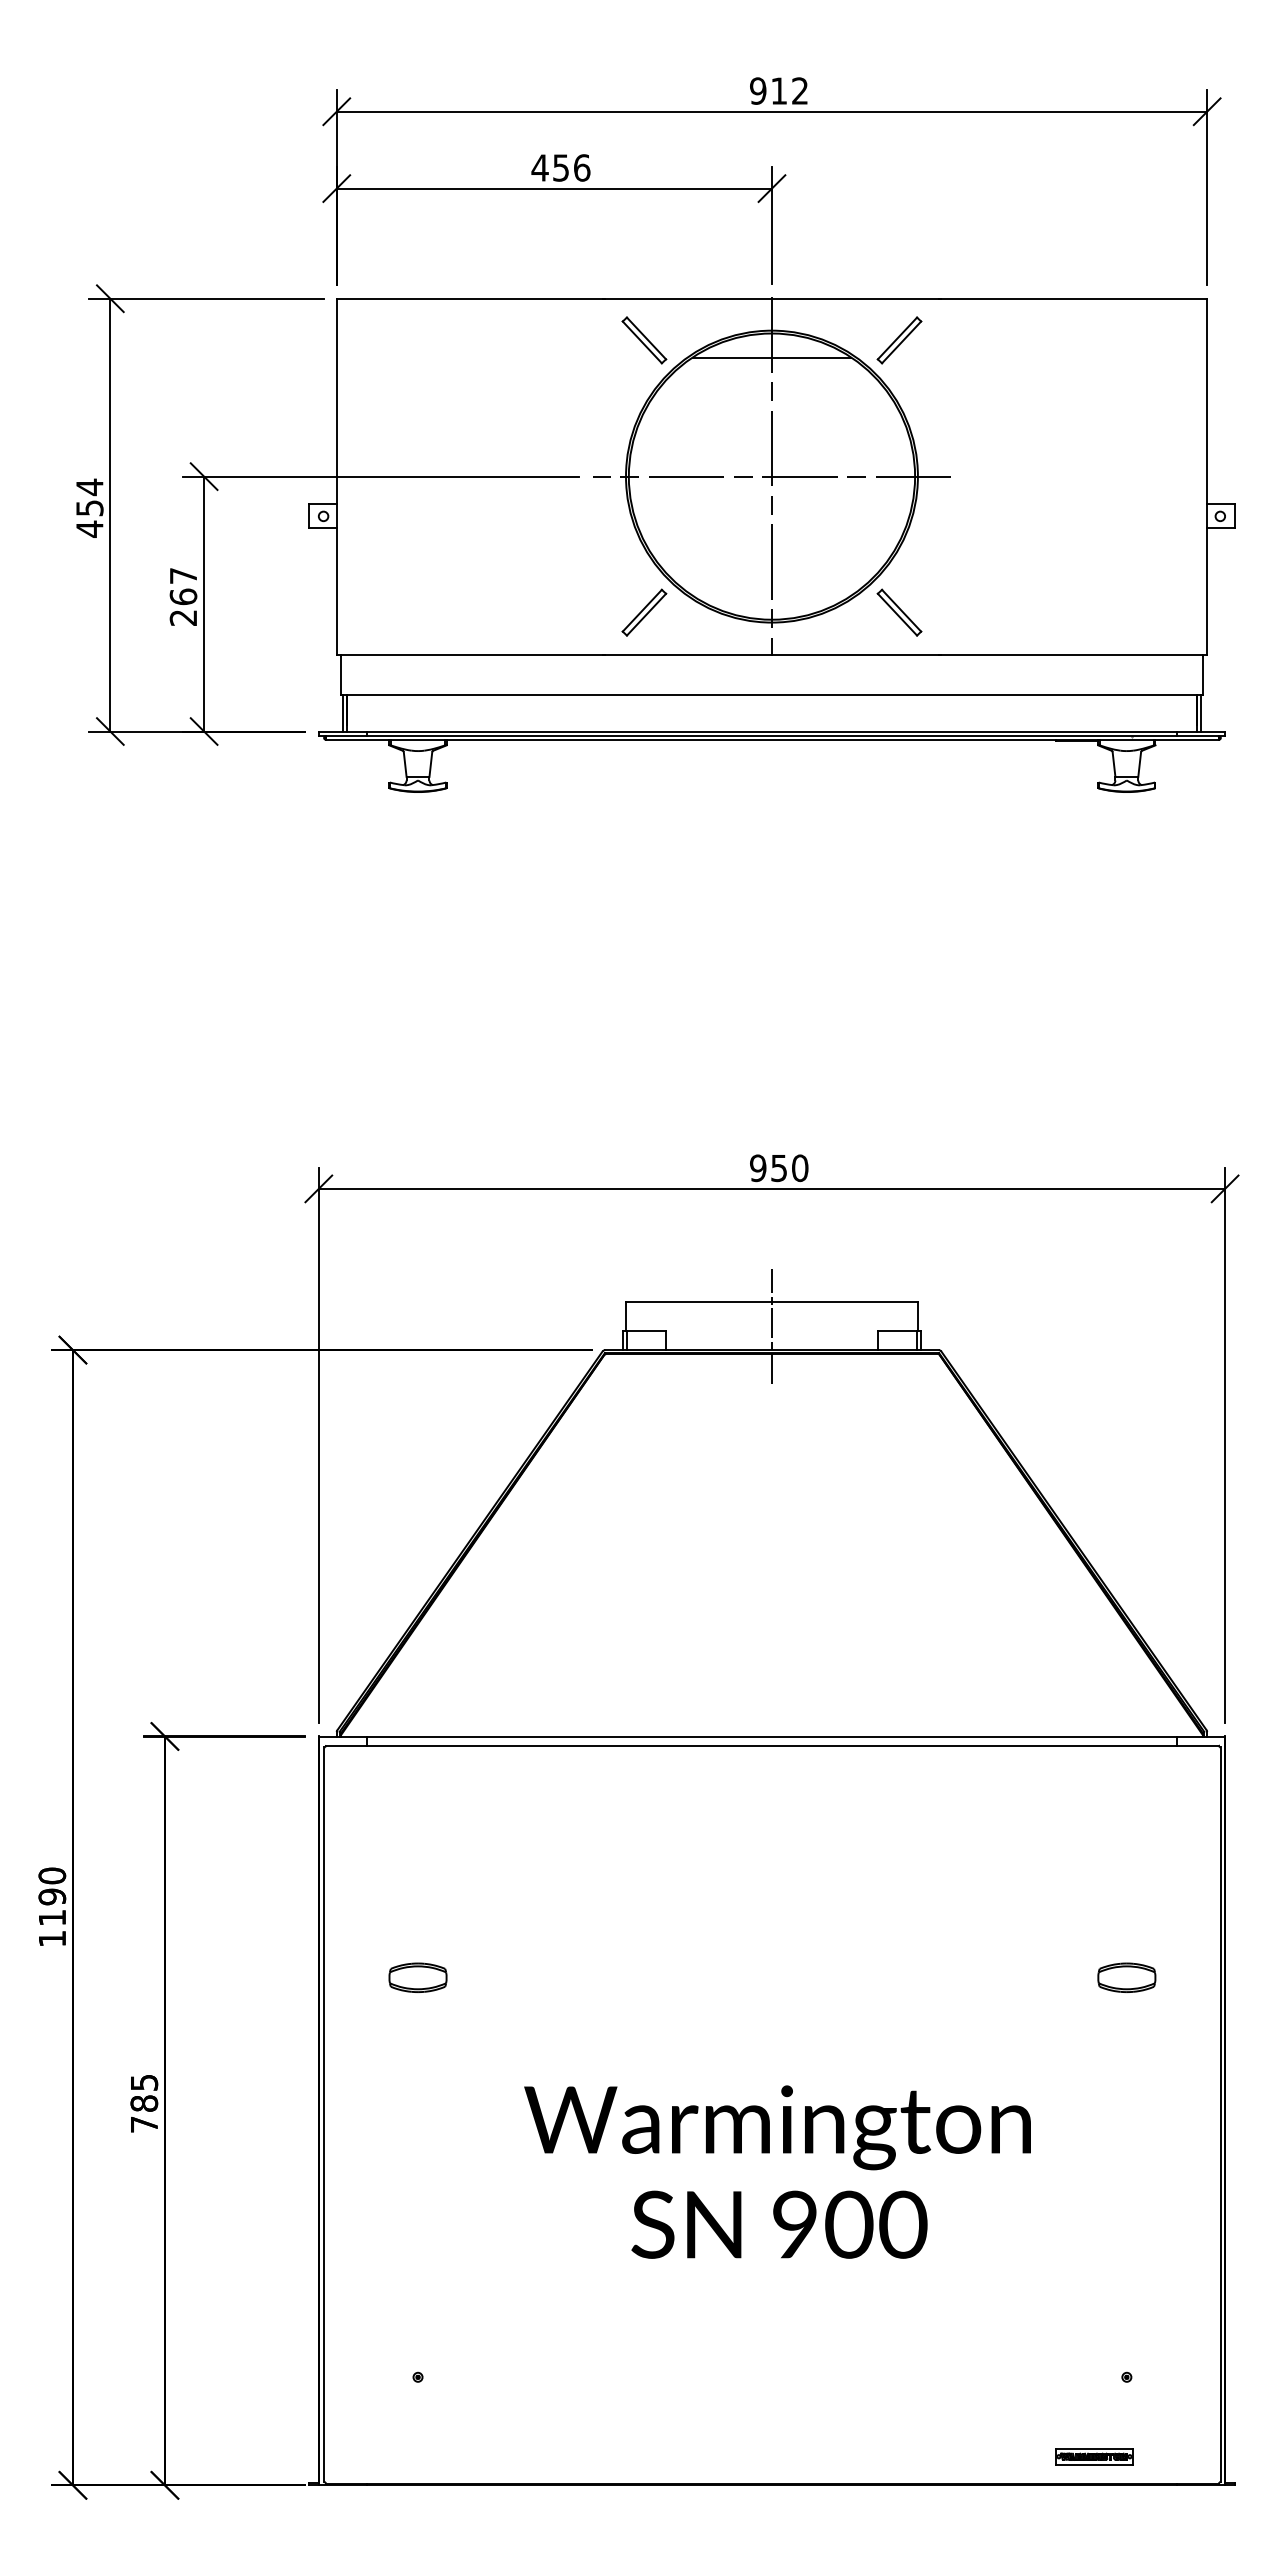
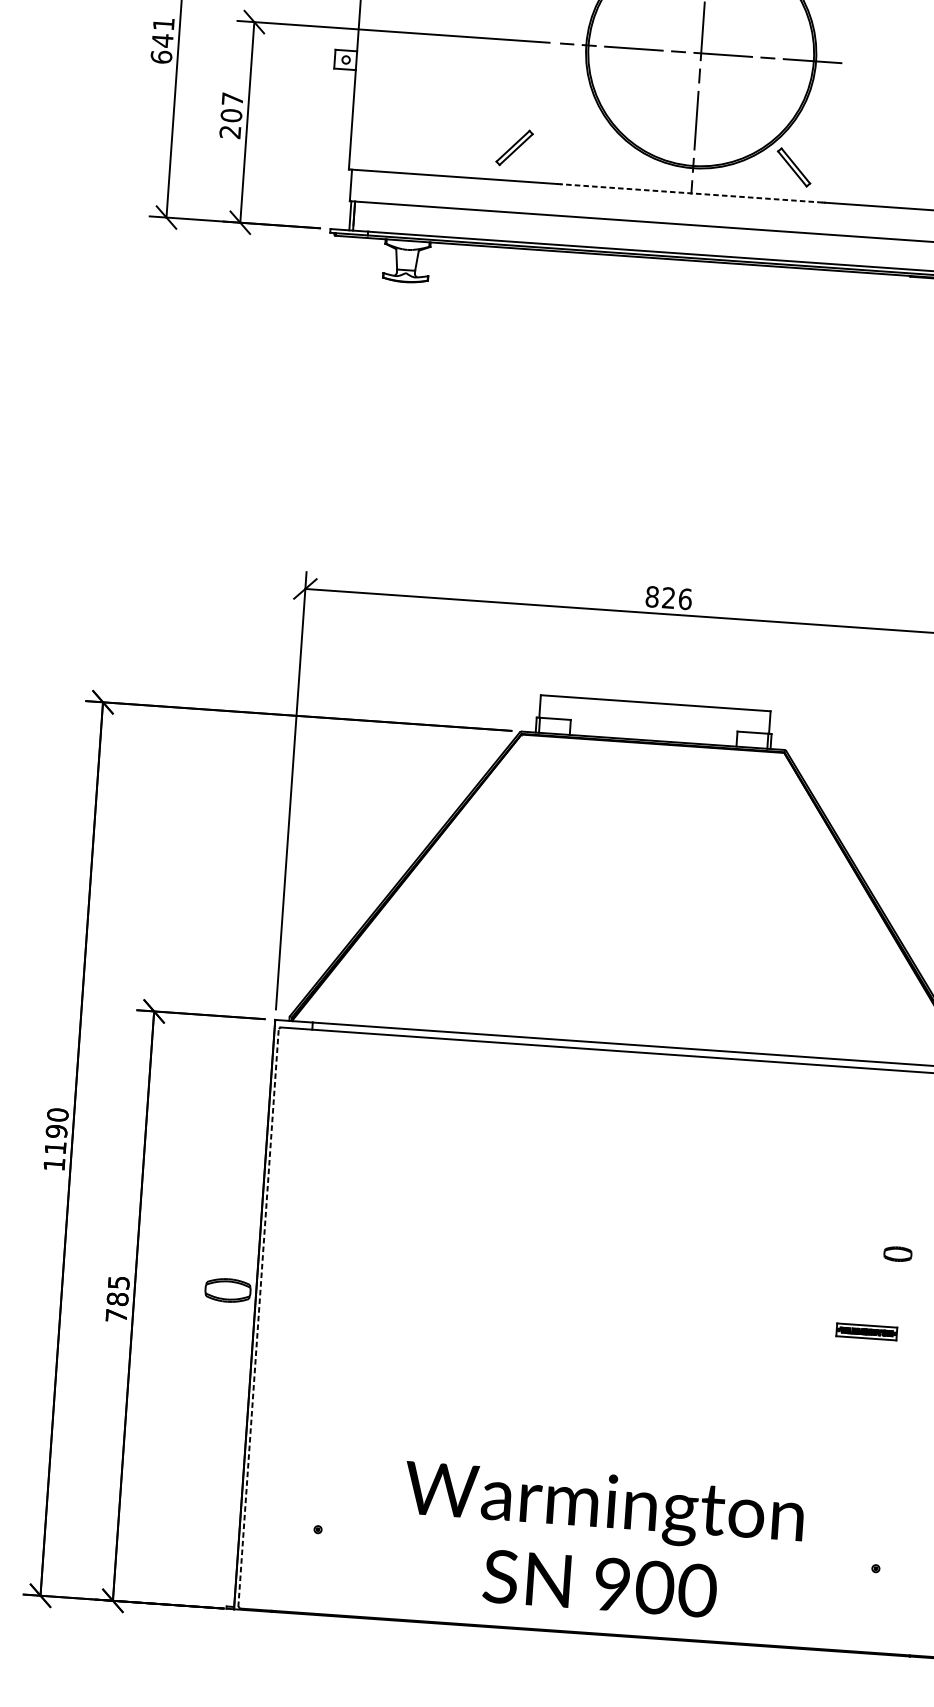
text: (89, 507) -> (162, 40), 454 -> 641
text: (183, 596) -> (231, 115), 267 -> 207
part: (644, 612) -> (514, 147), moved
line: (772, 654) -> (691, 193), solid -> dashed
text: (779, 1168) -> (669, 598), 950 -> 826
line: (771, 1326) -> (654, 722), removed
part: (417, 1977) -> (227, 1290), moved
part: (1126, 1977) -> (897, 1254), size x0.6
line: (324, 2114) -> (258, 1317), solid -> dashed
text: (777, 2171) -> (601, 1541), moved
part: (1094, 2456) -> (866, 1331), moved

